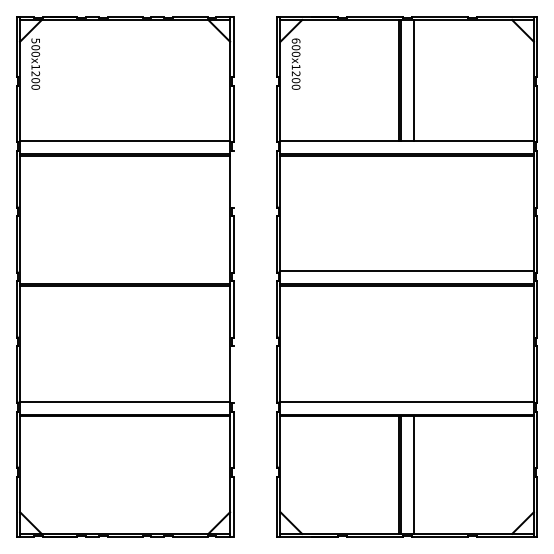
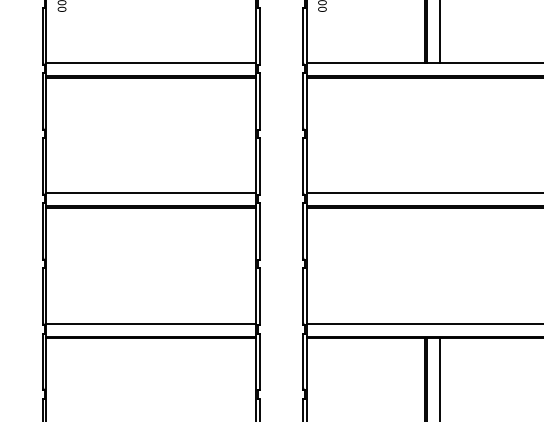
line: (233, 179) -> (259, 101), added
line: (125, 271) -> (151, 193), added
line: (233, 374) -> (259, 296), added

